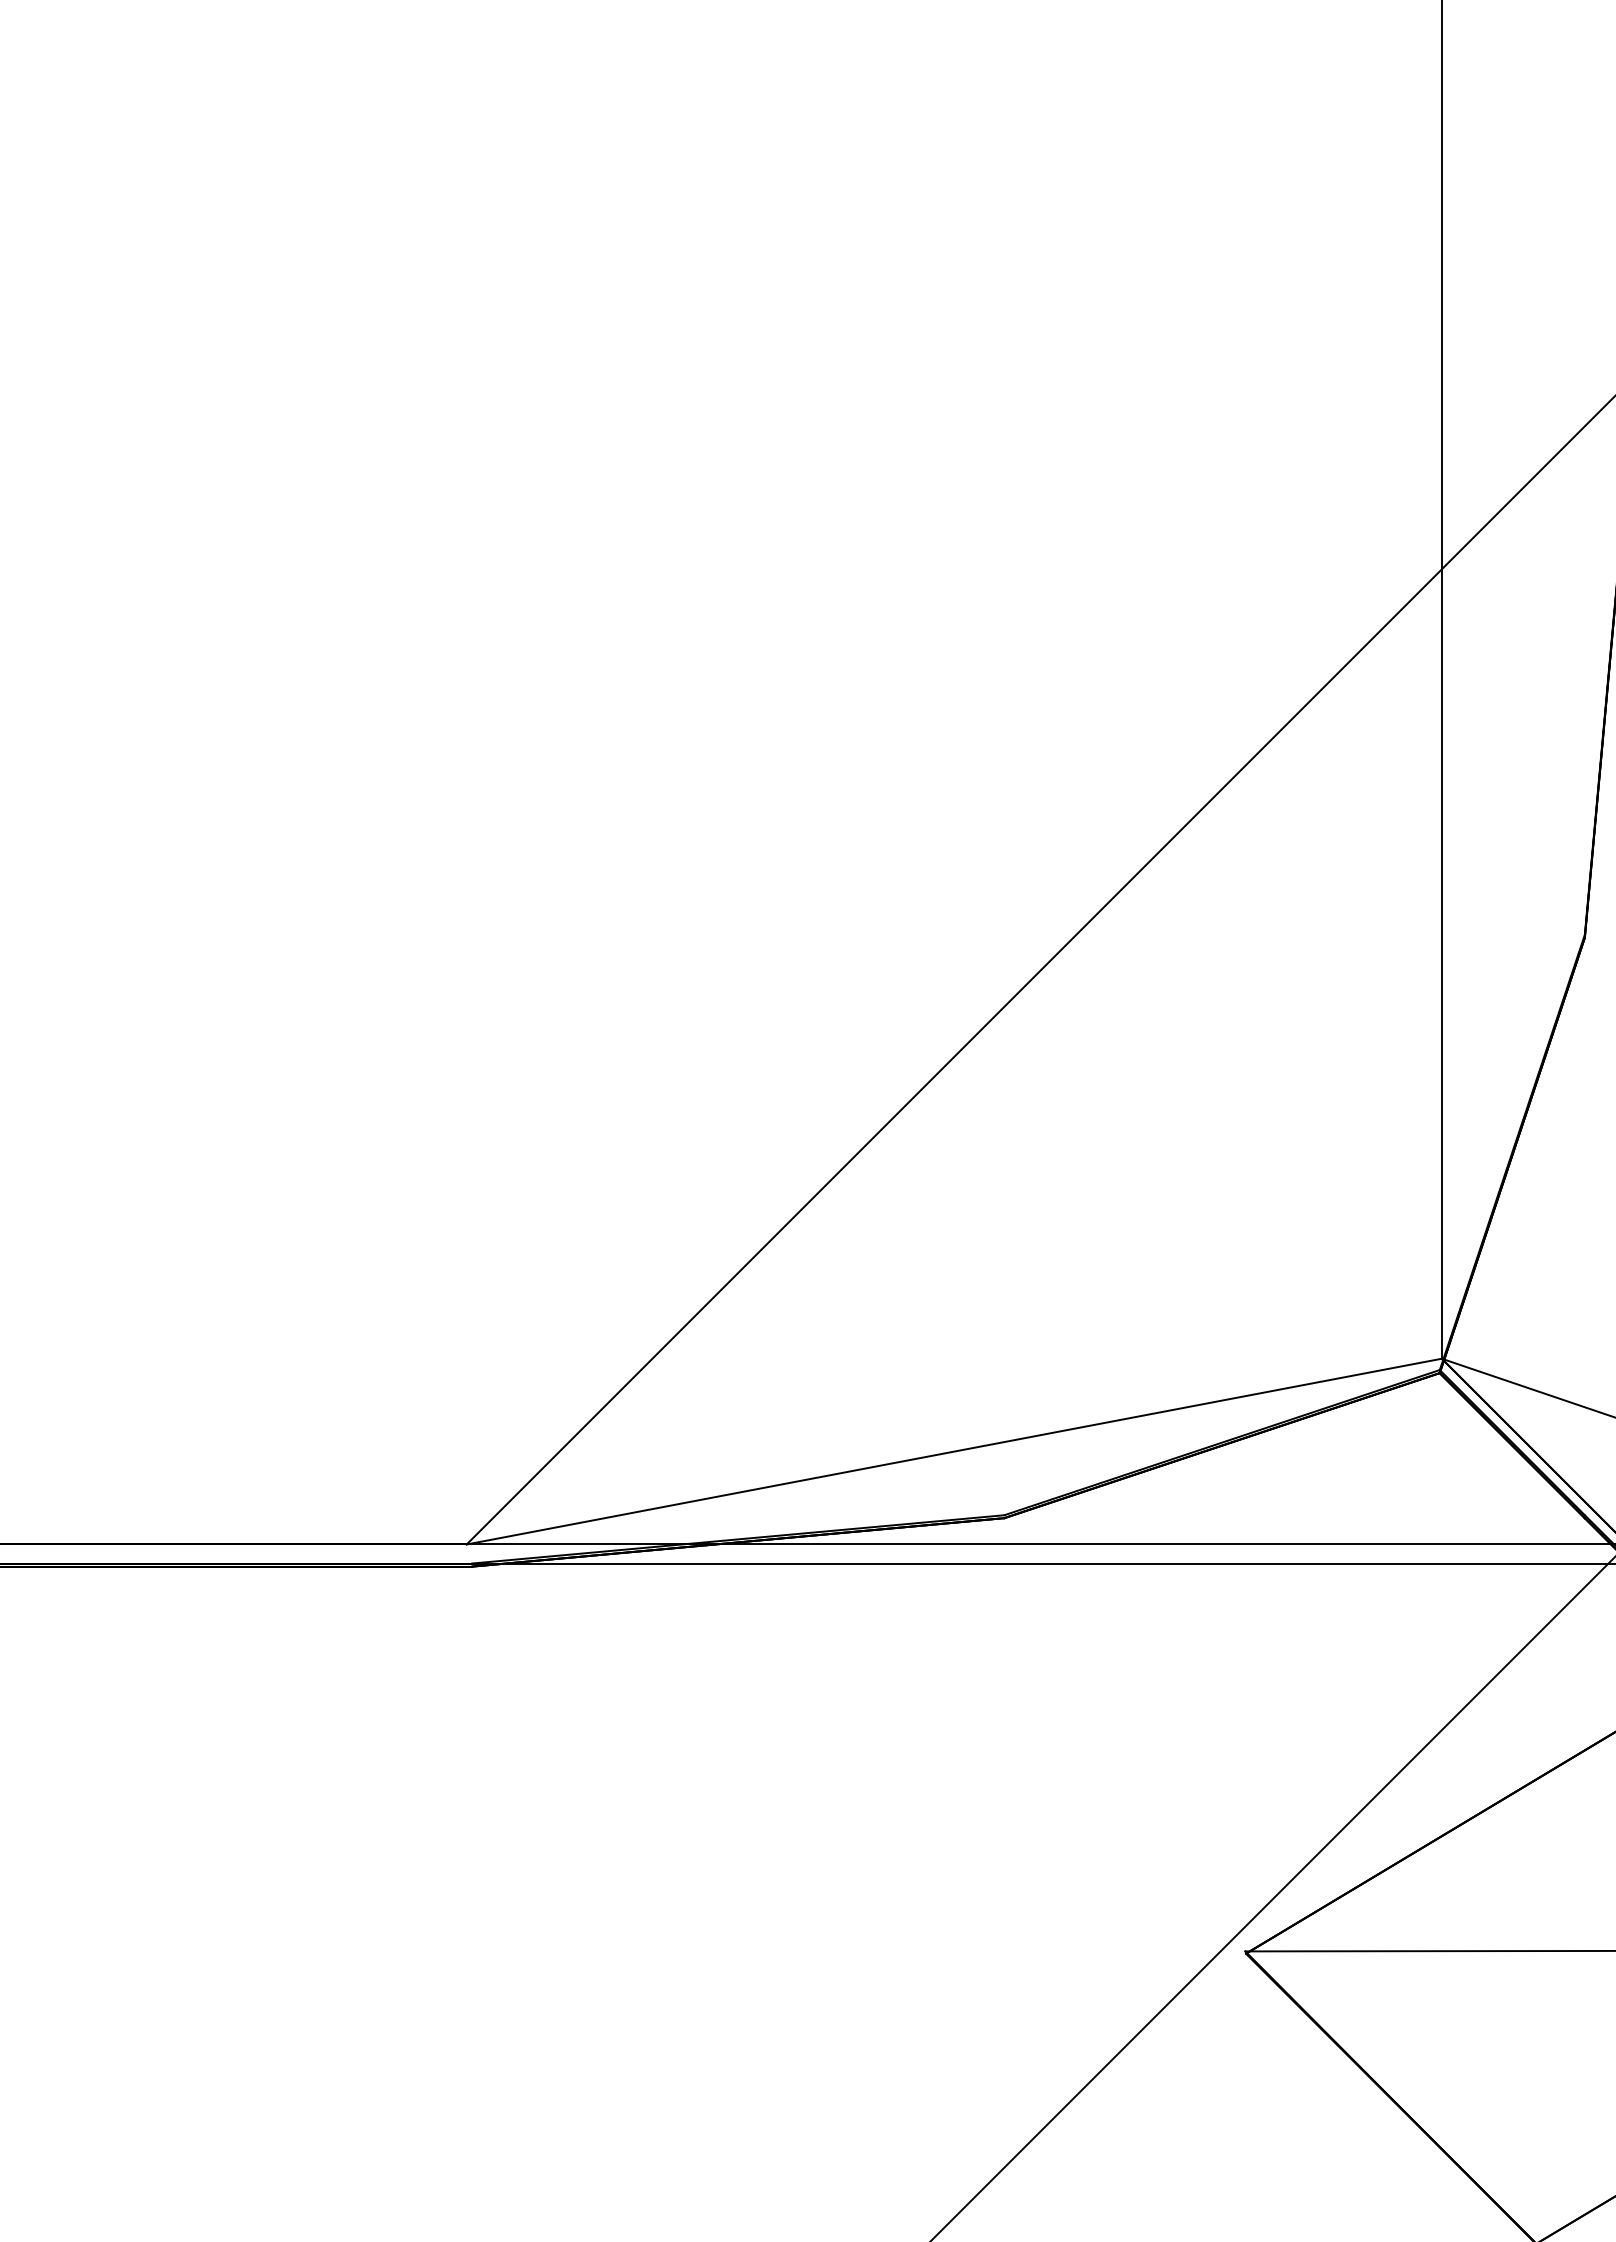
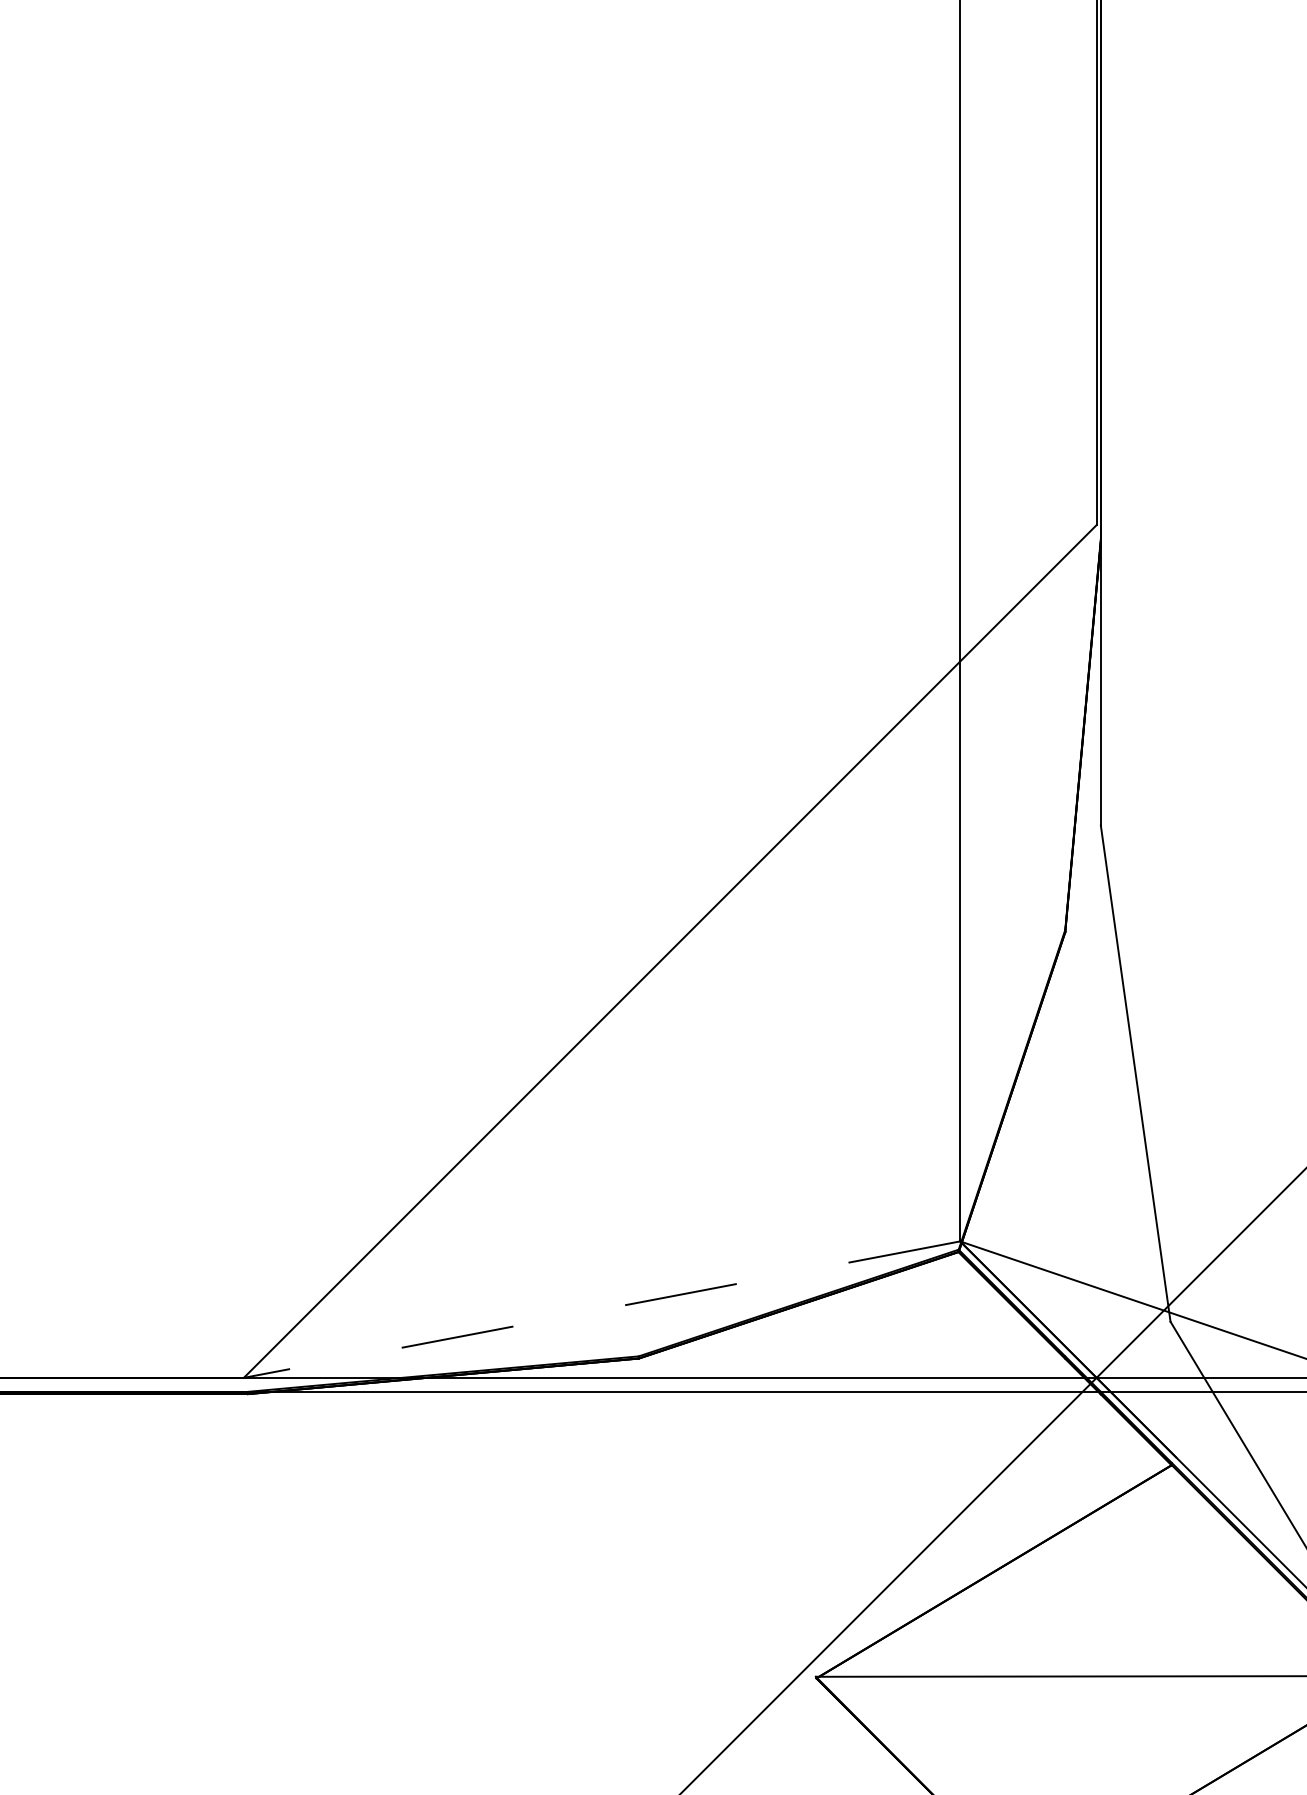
line: (954, 1451) -> (602, 1309), solid -> dashed

